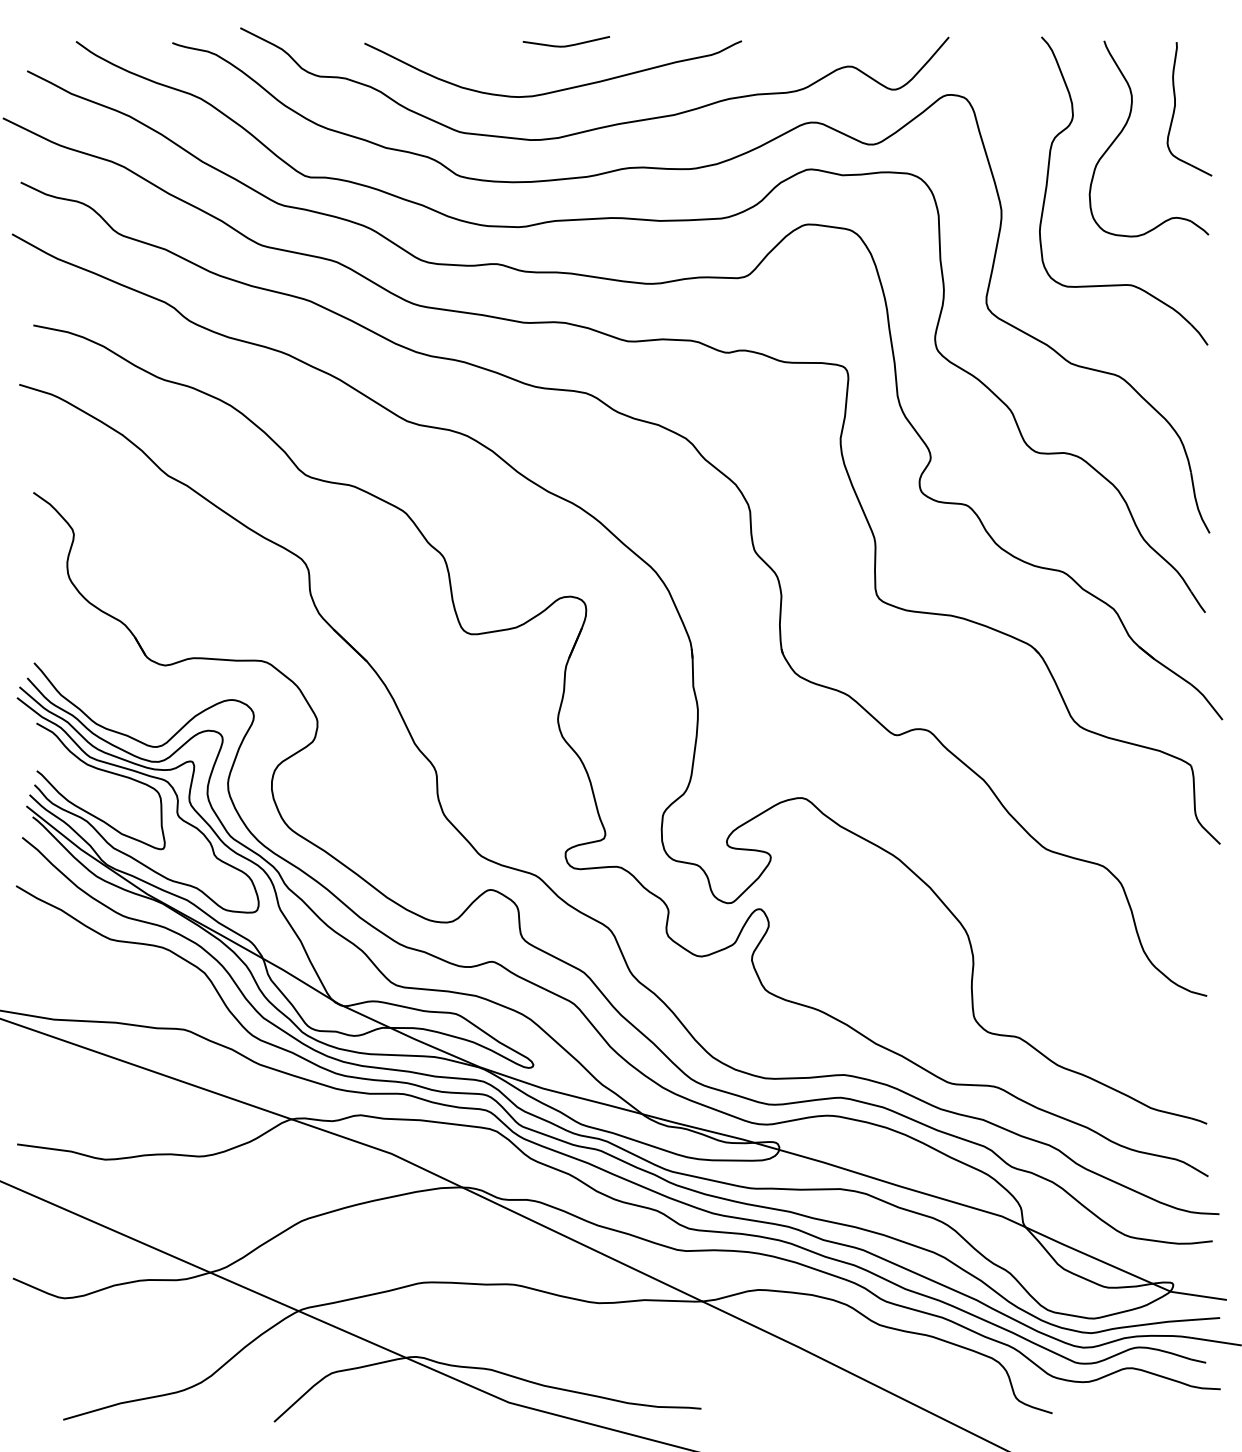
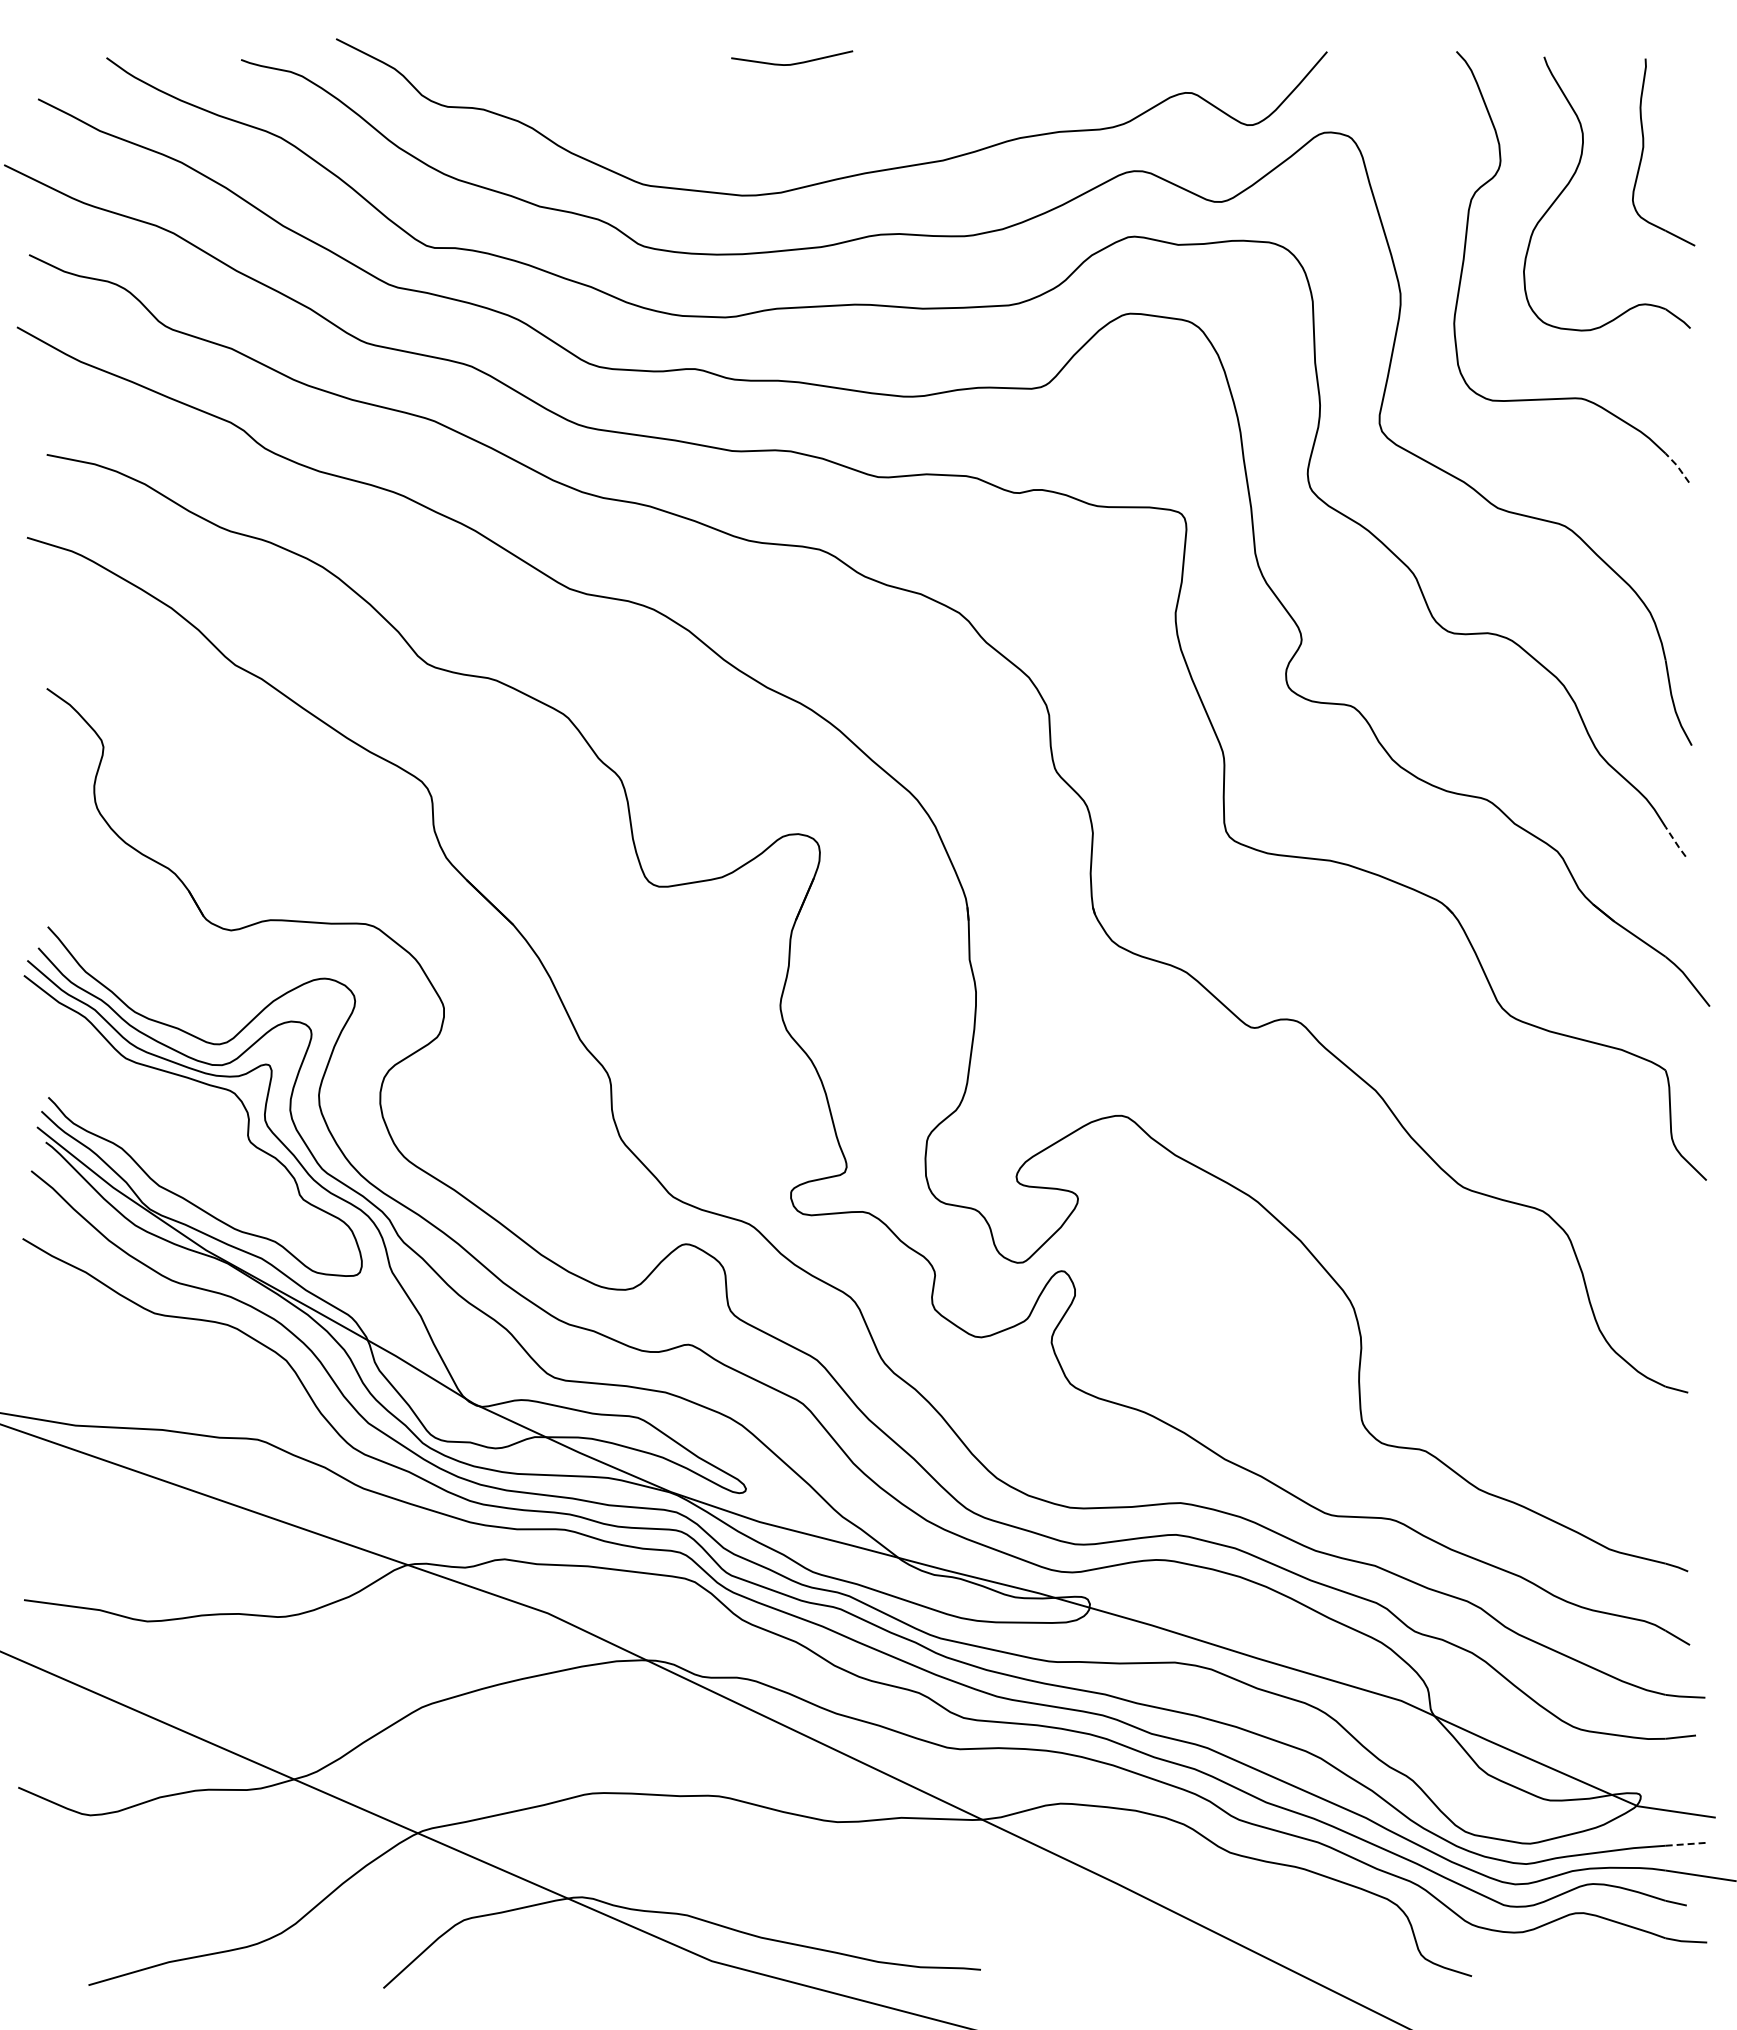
curve: (558, 89) -> (781, 125), removed
line: (1199, 333) -> (1677, 466), solid -> dashed
line: (1198, 602) -> (1675, 842), solid -> dashed
curve: (106, 772) -> (148, 1079), removed
line: (1205, 1319) -> (1686, 1844), solid -> dashed

